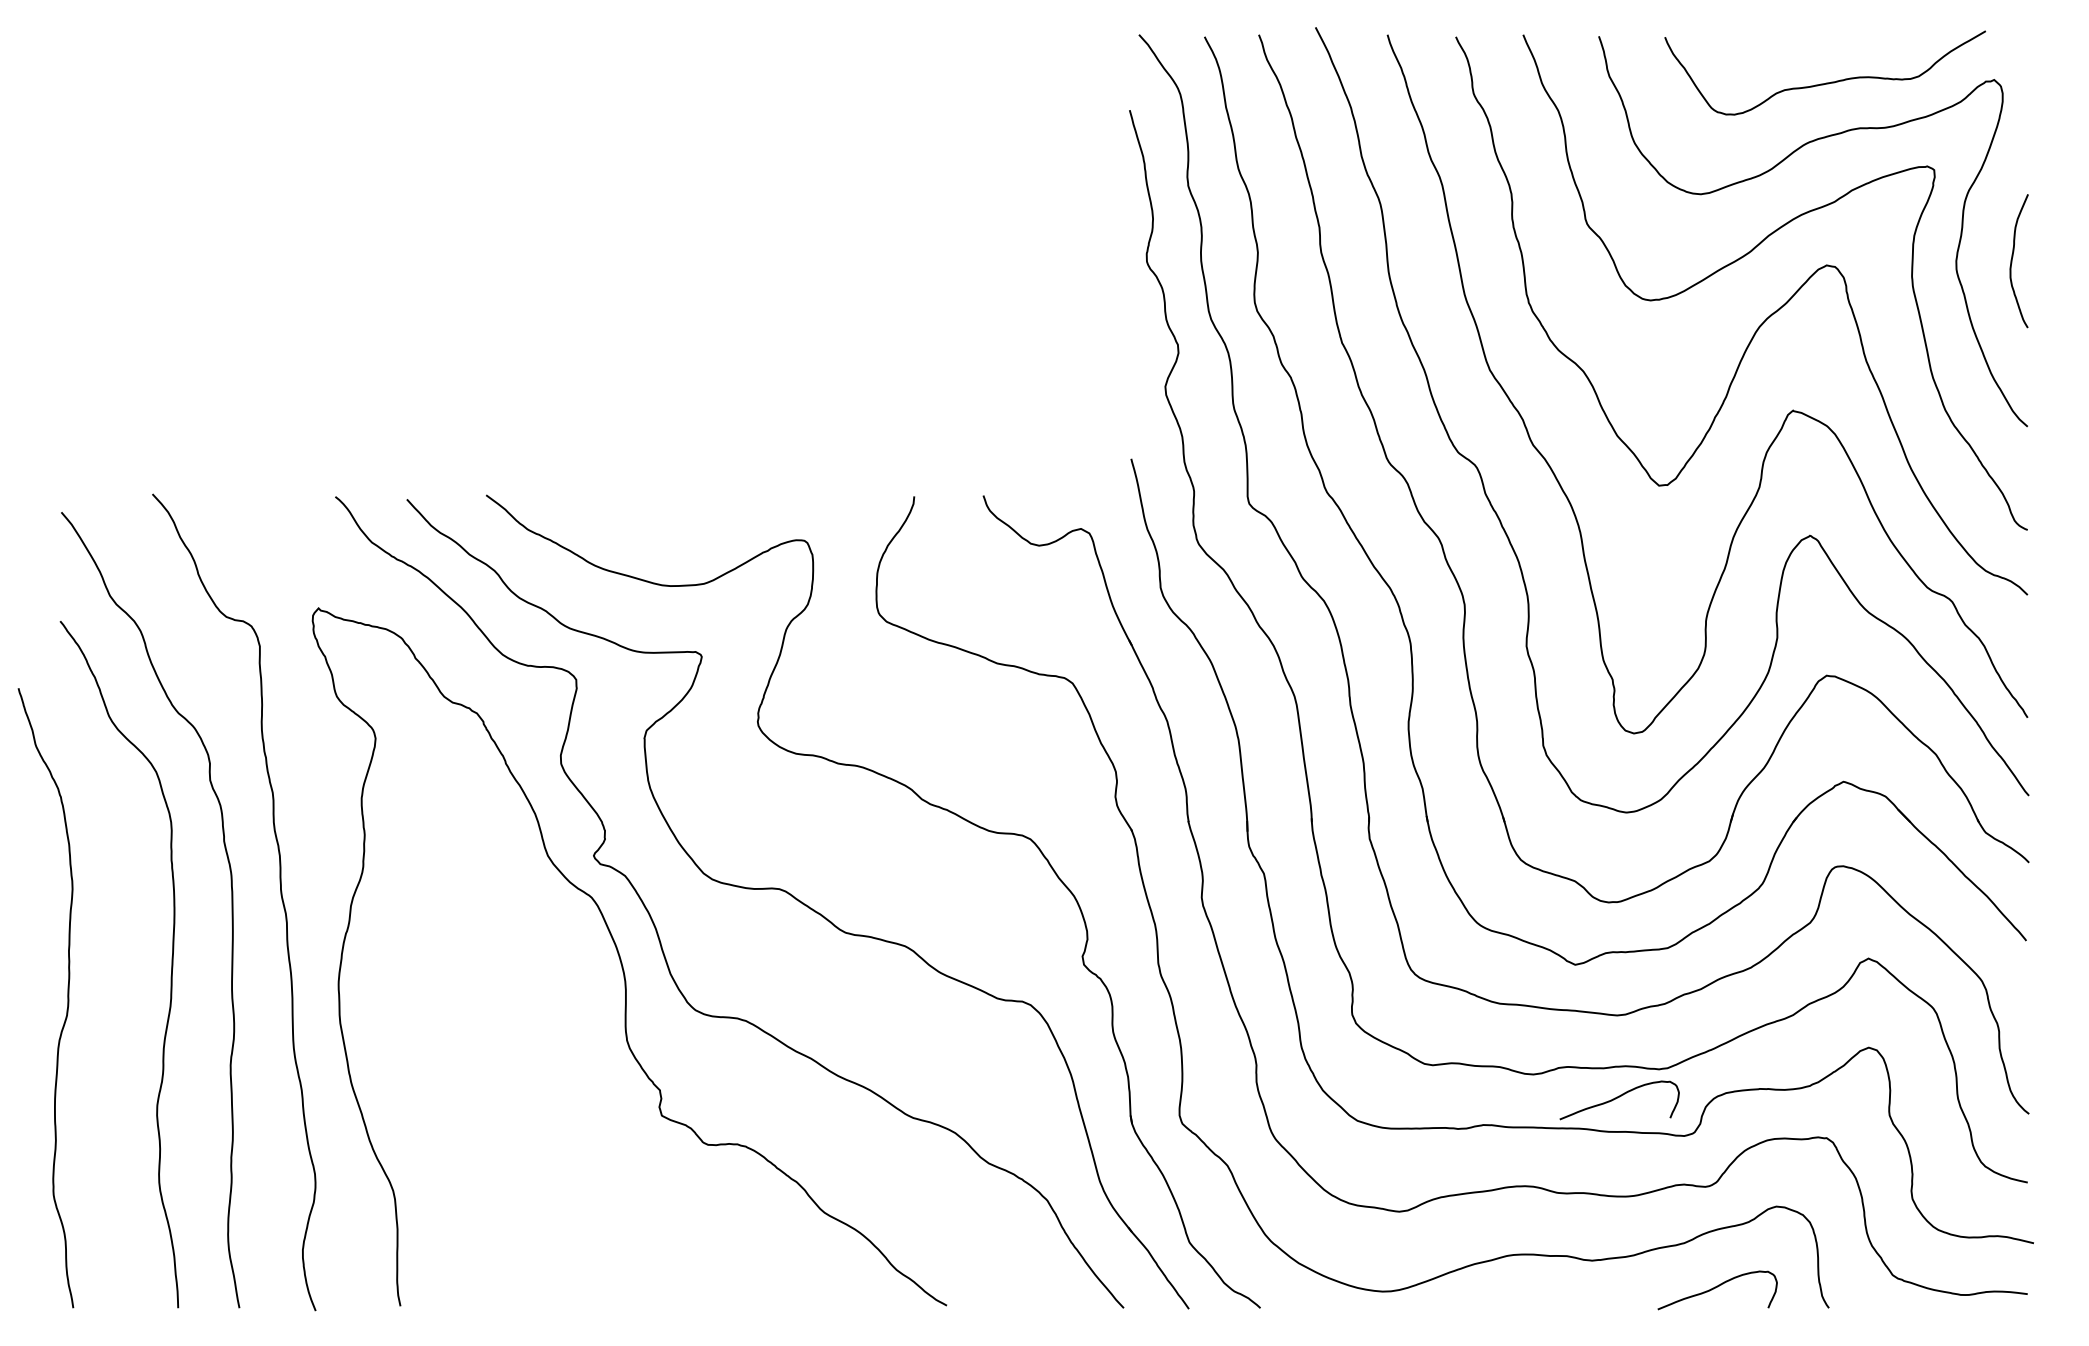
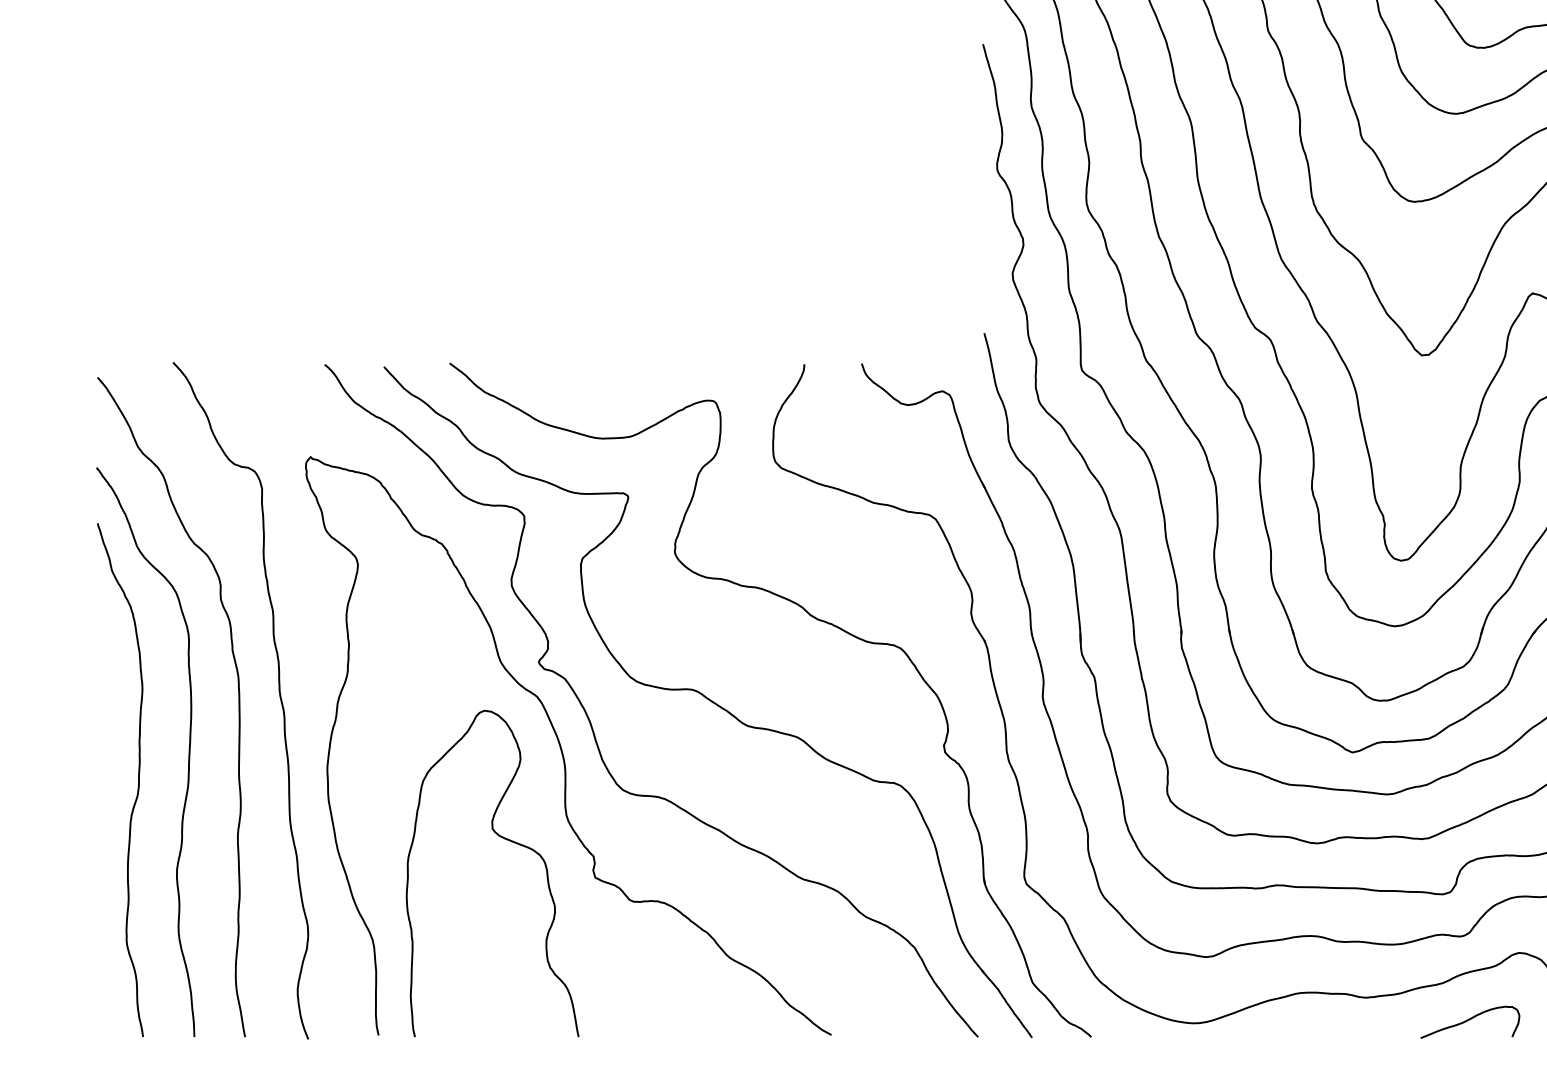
curve: (67, 998) -> (138, 780), moved
curve: (554, 1070) -> (506, 840), added
curve: (1617, 1098) -> (1387, 863), removed

